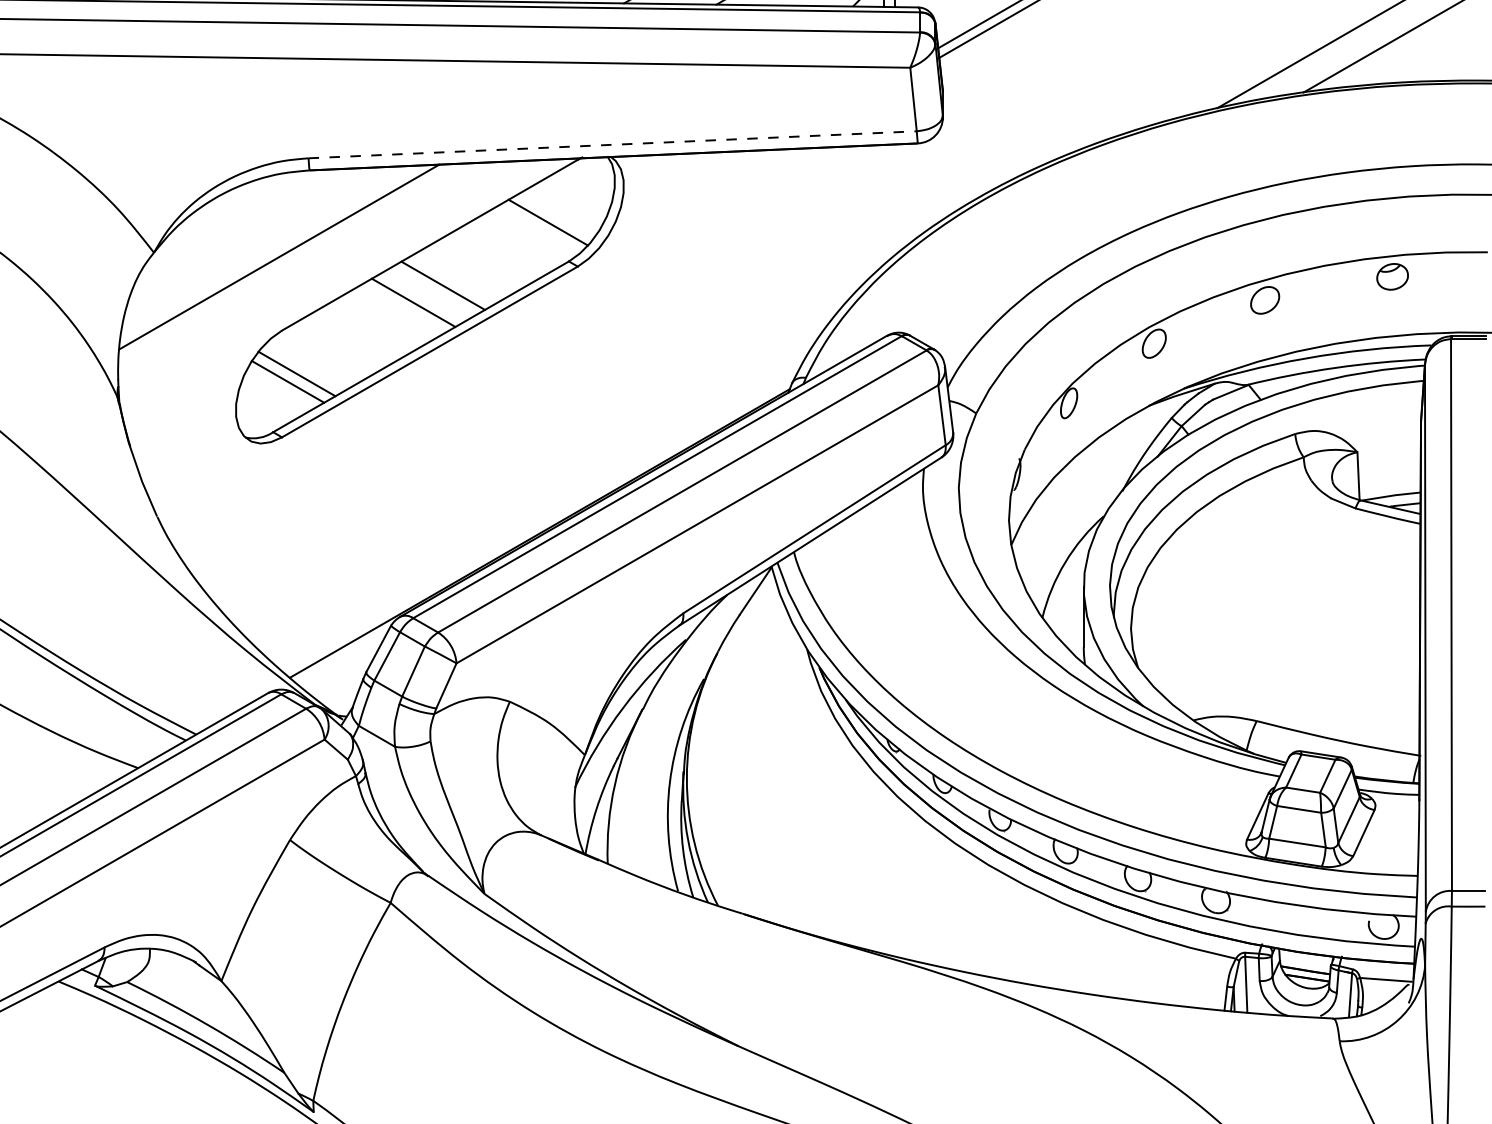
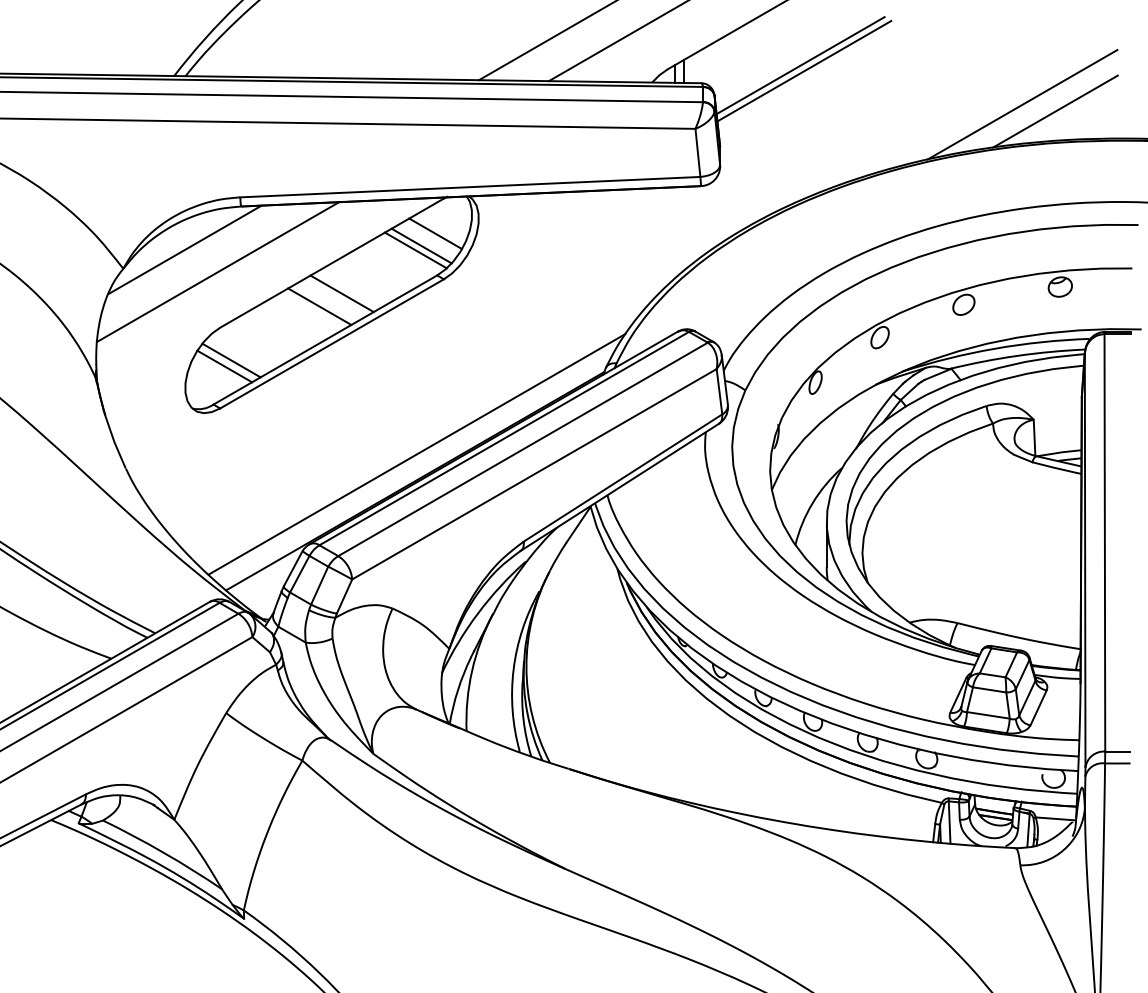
line: (612, 145) -> (470, 187), dashed -> solid
line: (566, 206) -> (435, 233), added
line: (234, 227) -> (184, 249), added
line: (540, 228) -> (415, 250), added
line: (541, 496) -> (416, 453), added

